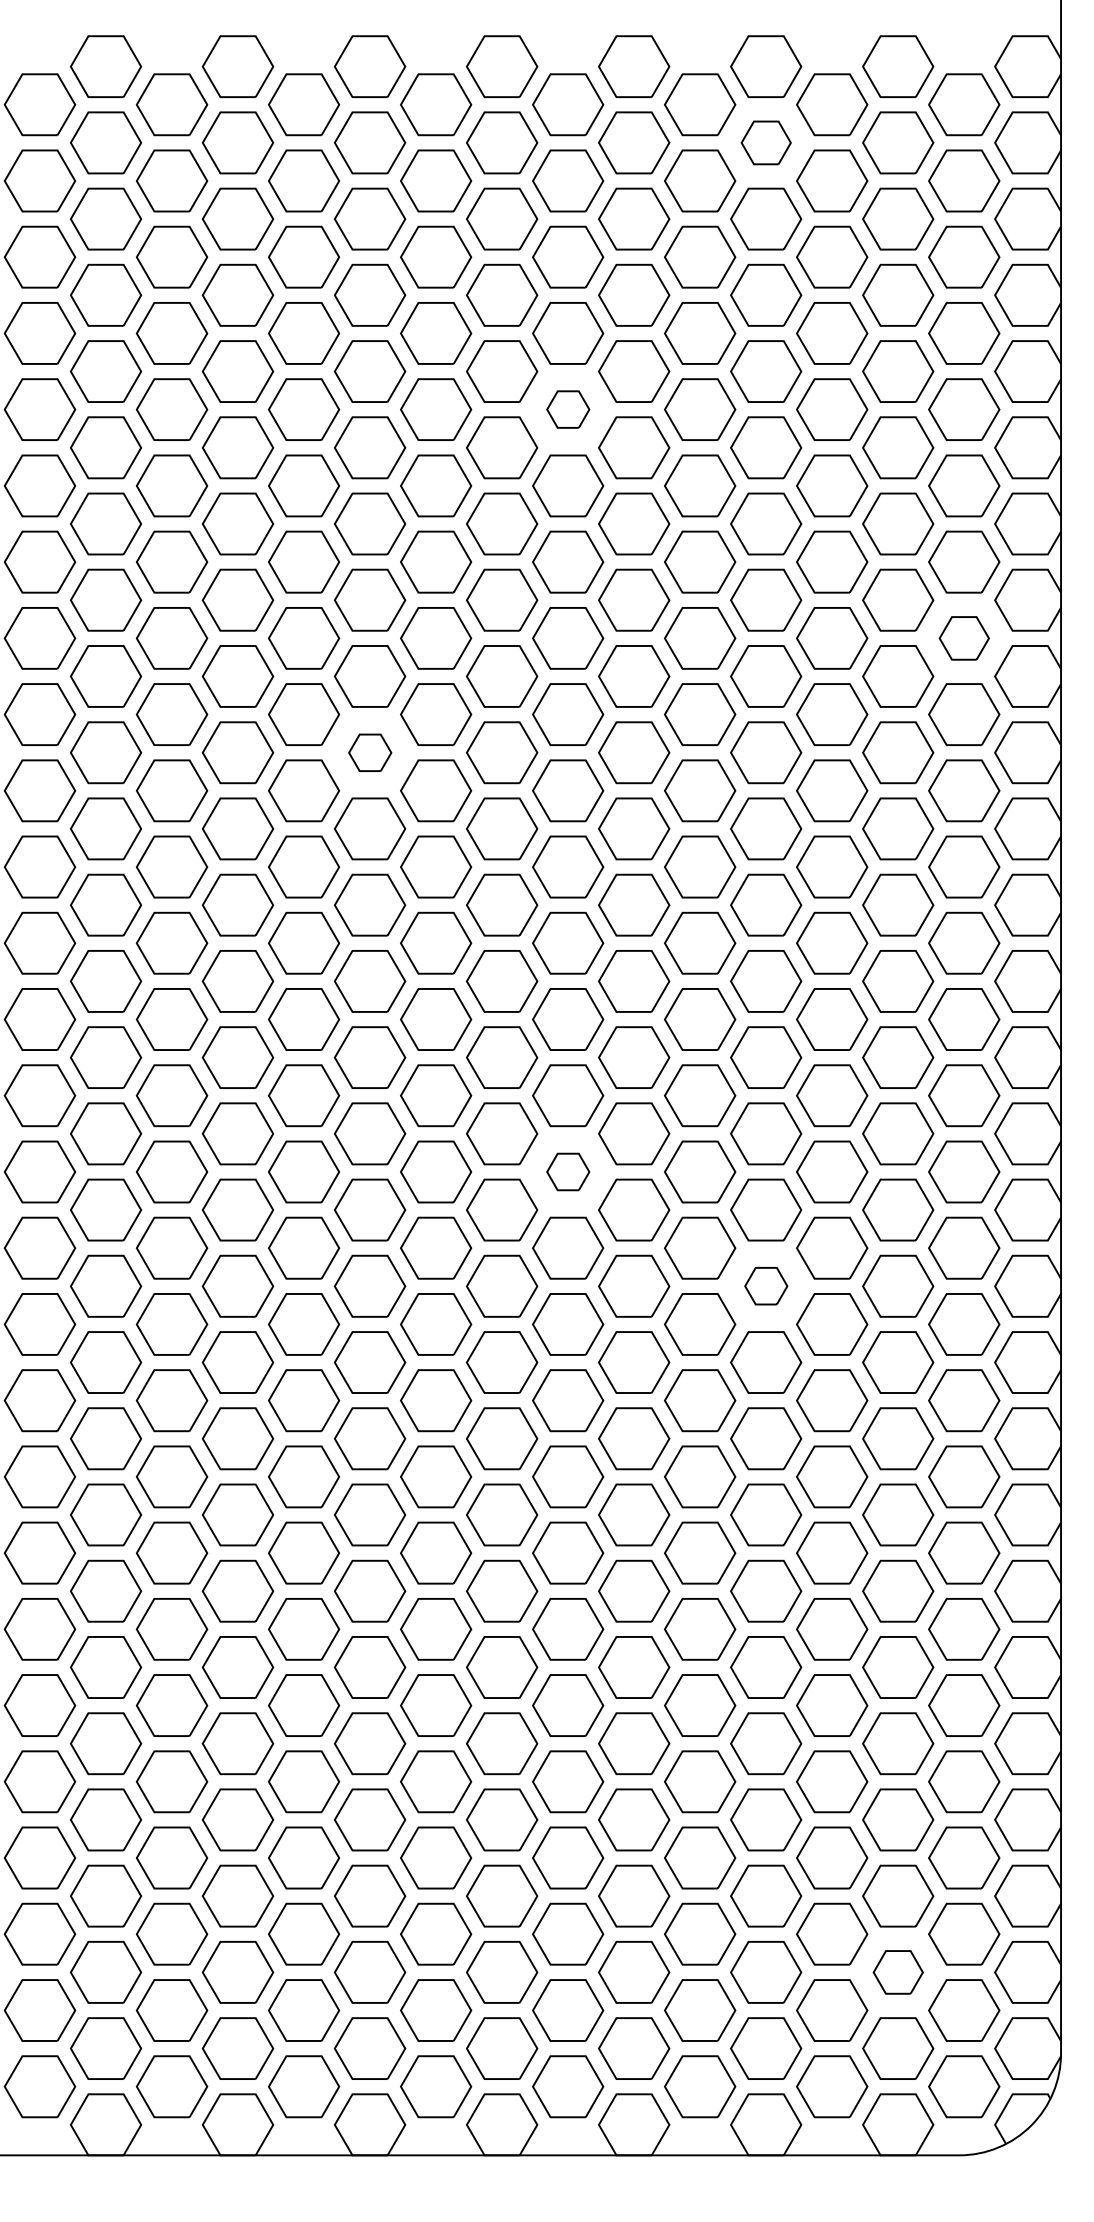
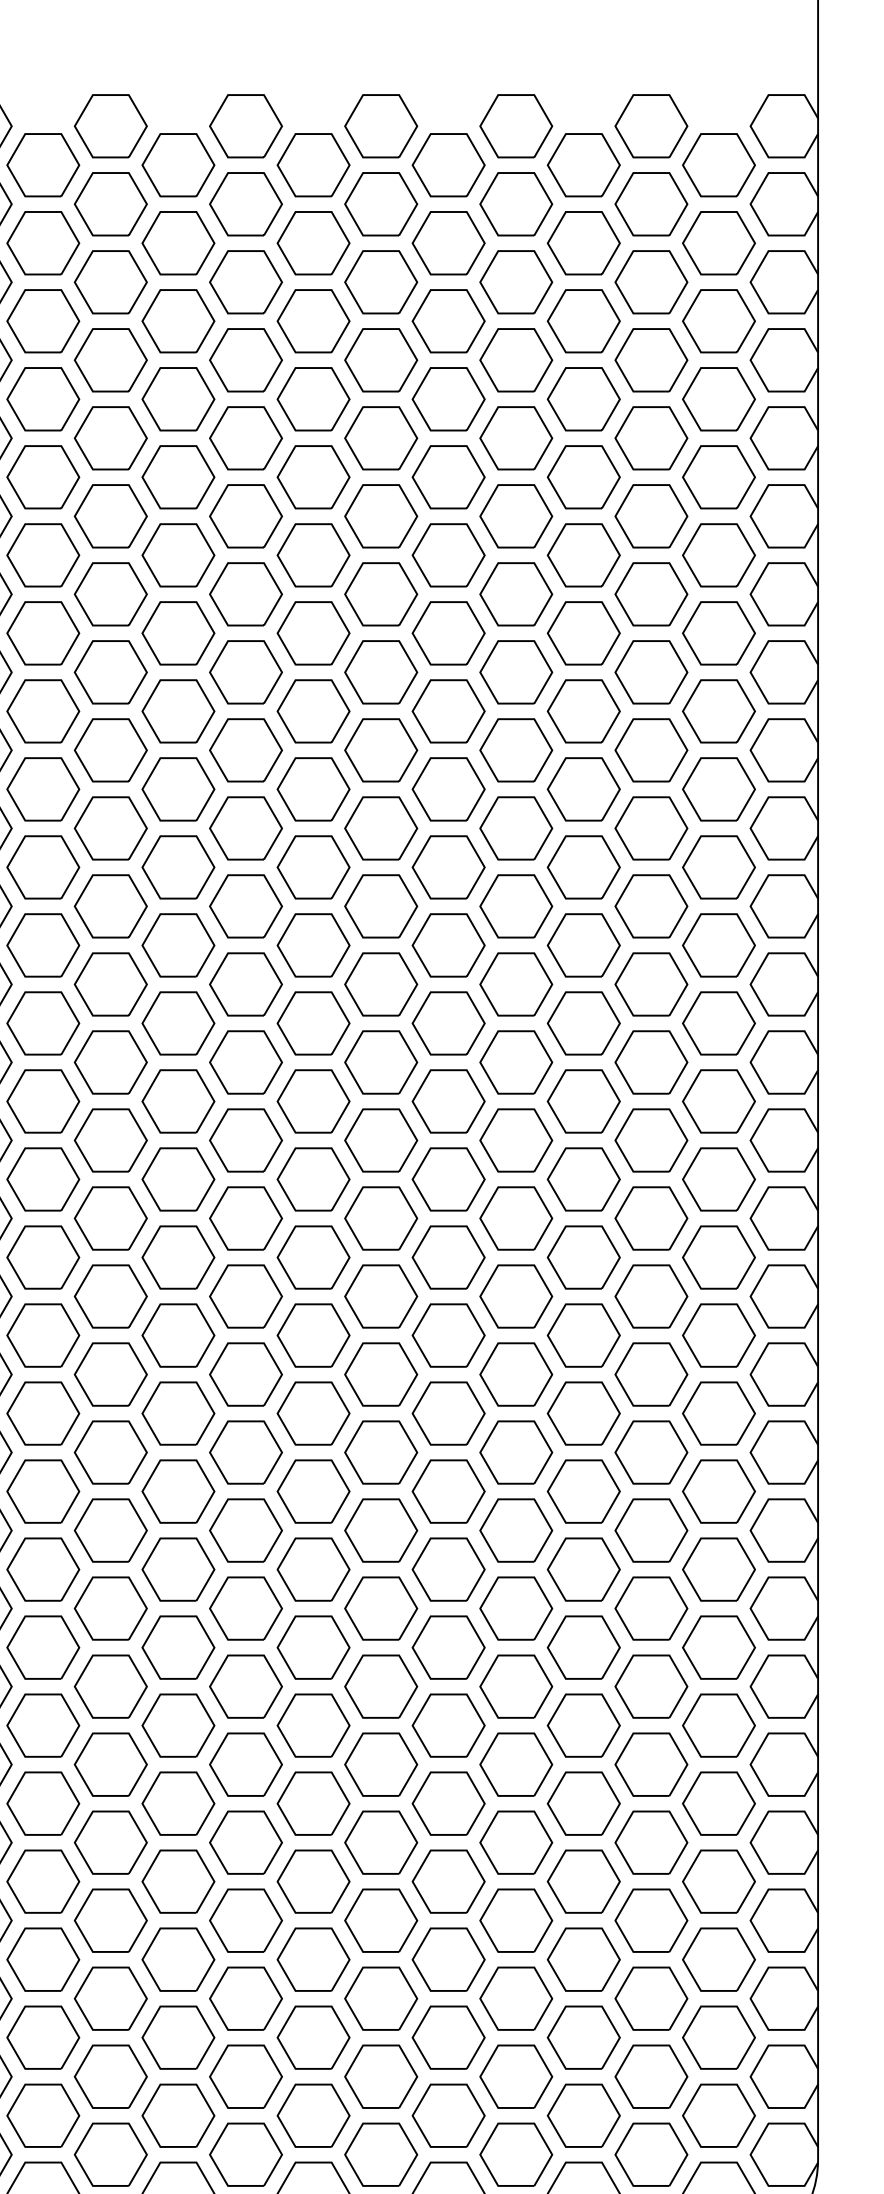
part: (766, 142) -> (516, 203), size x1.43
part: (568, 409) -> (313, 477), size x1.67
part: (964, 638) -> (719, 711), size x1.43
part: (370, 752) -> (111, 828), size x1.67
part: (568, 1171) -> (313, 1257), size x1.67
part: (766, 1285) -> (516, 1373), size x1.67
part: (898, 1972) -> (651, 2076), size x1.43

